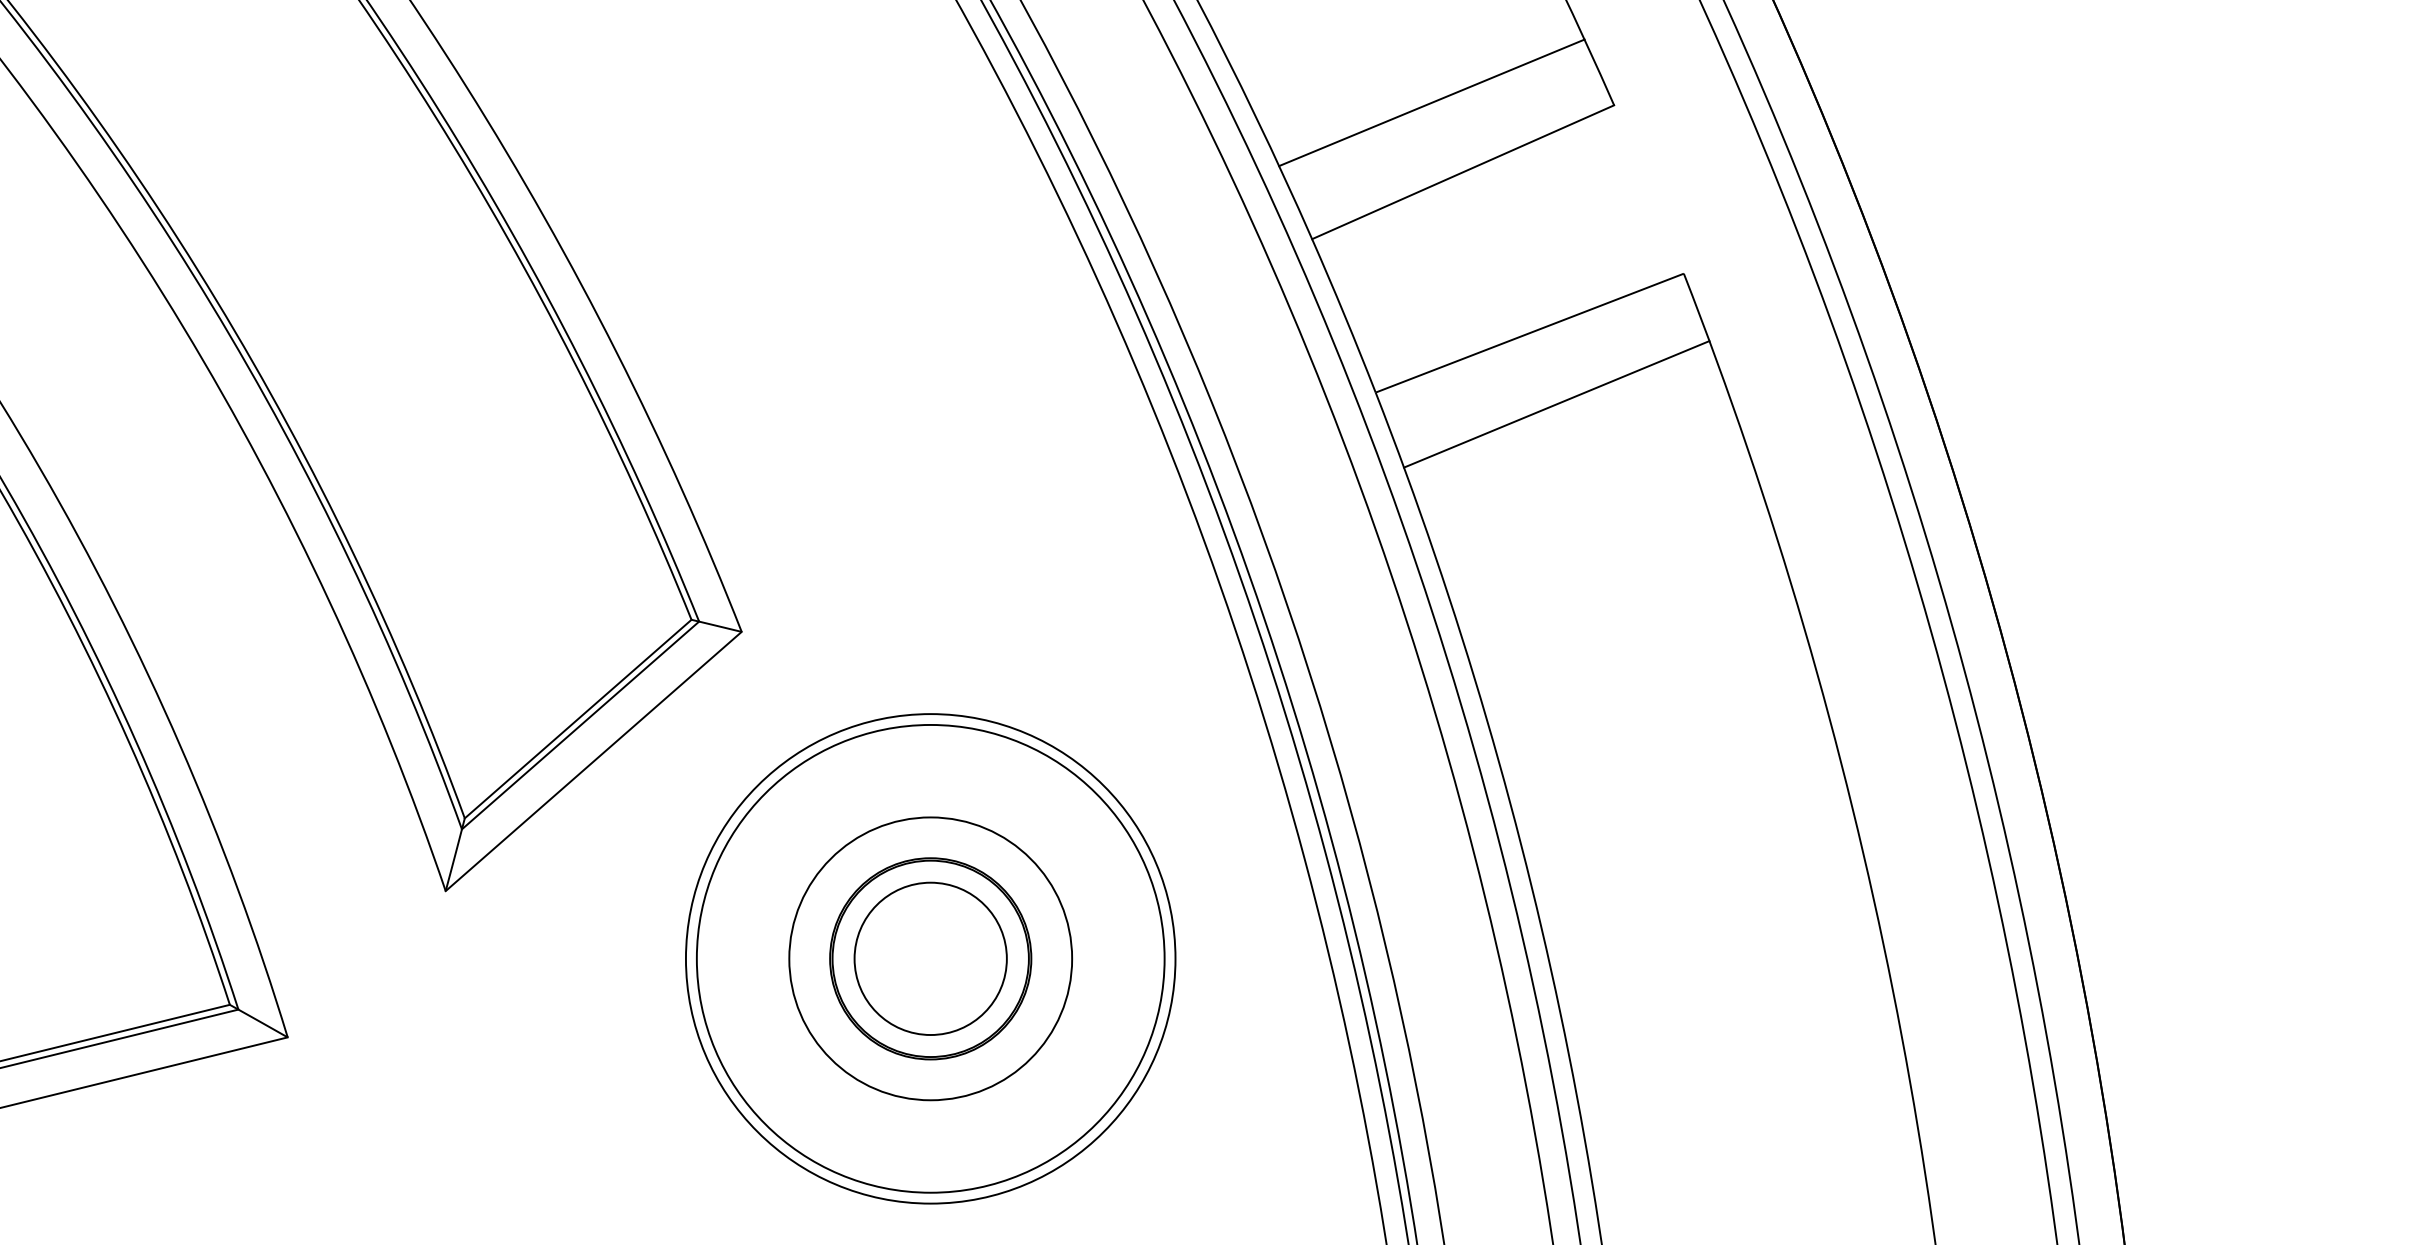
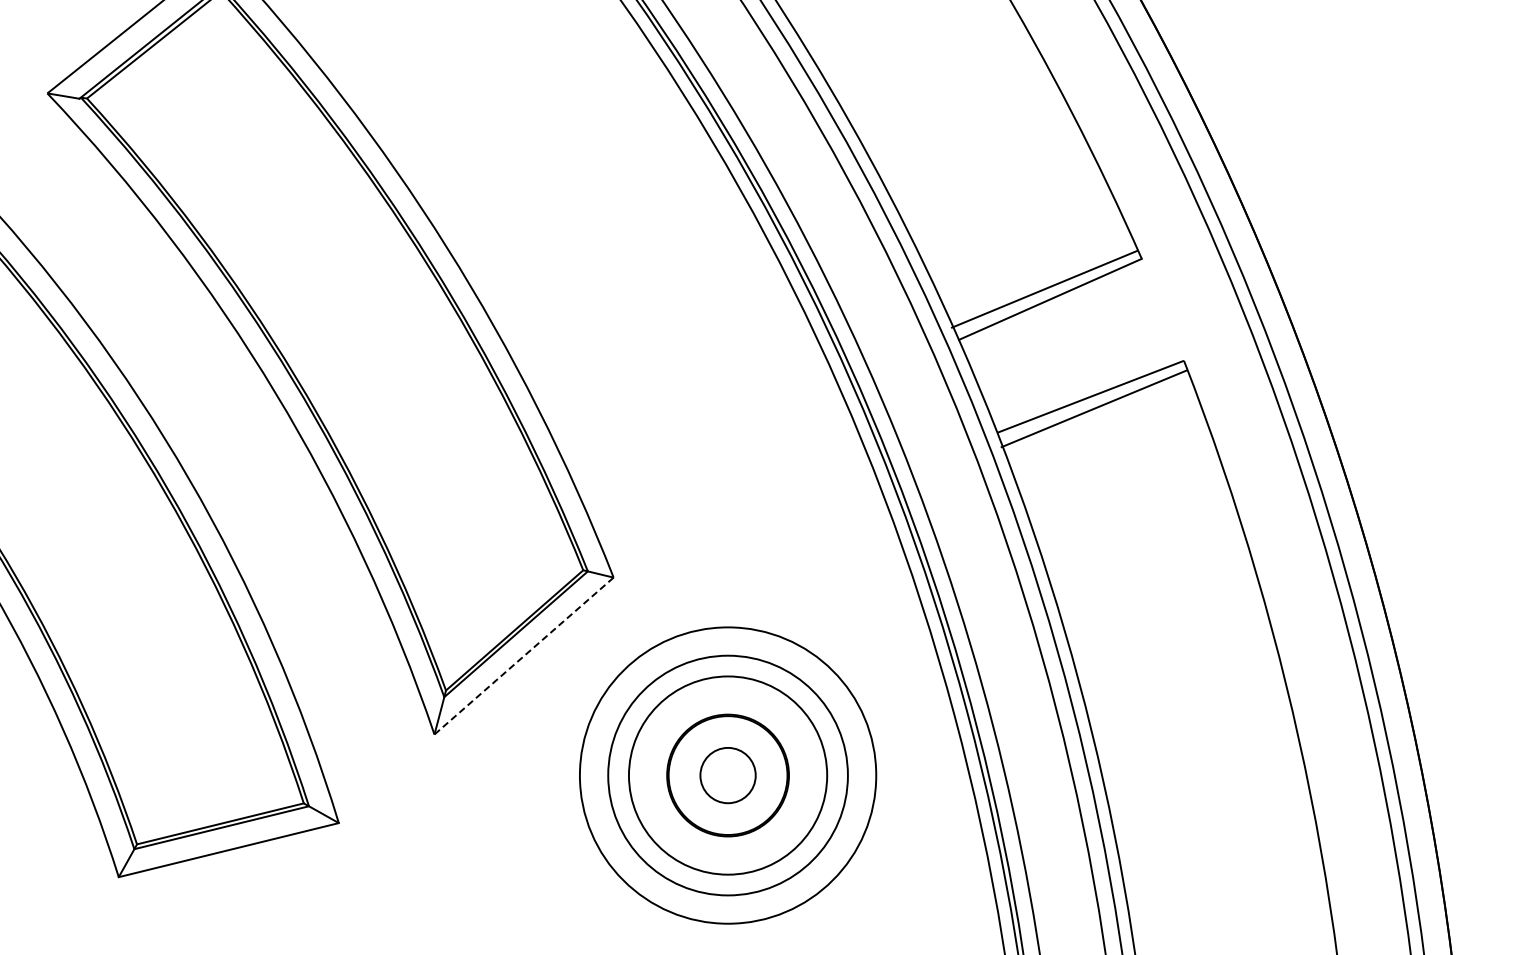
line: (1431, 103) -> (1044, 289), moved
line: (1555, 403) -> (1093, 408), moved
line: (592, 762) -> (523, 656), solid -> dashed
circle: (929, 958) -> (727, 775), size x0.6
circle: (929, 958) -> (727, 775), size x0.7
circle: (929, 958) -> (727, 775), size x1.4

